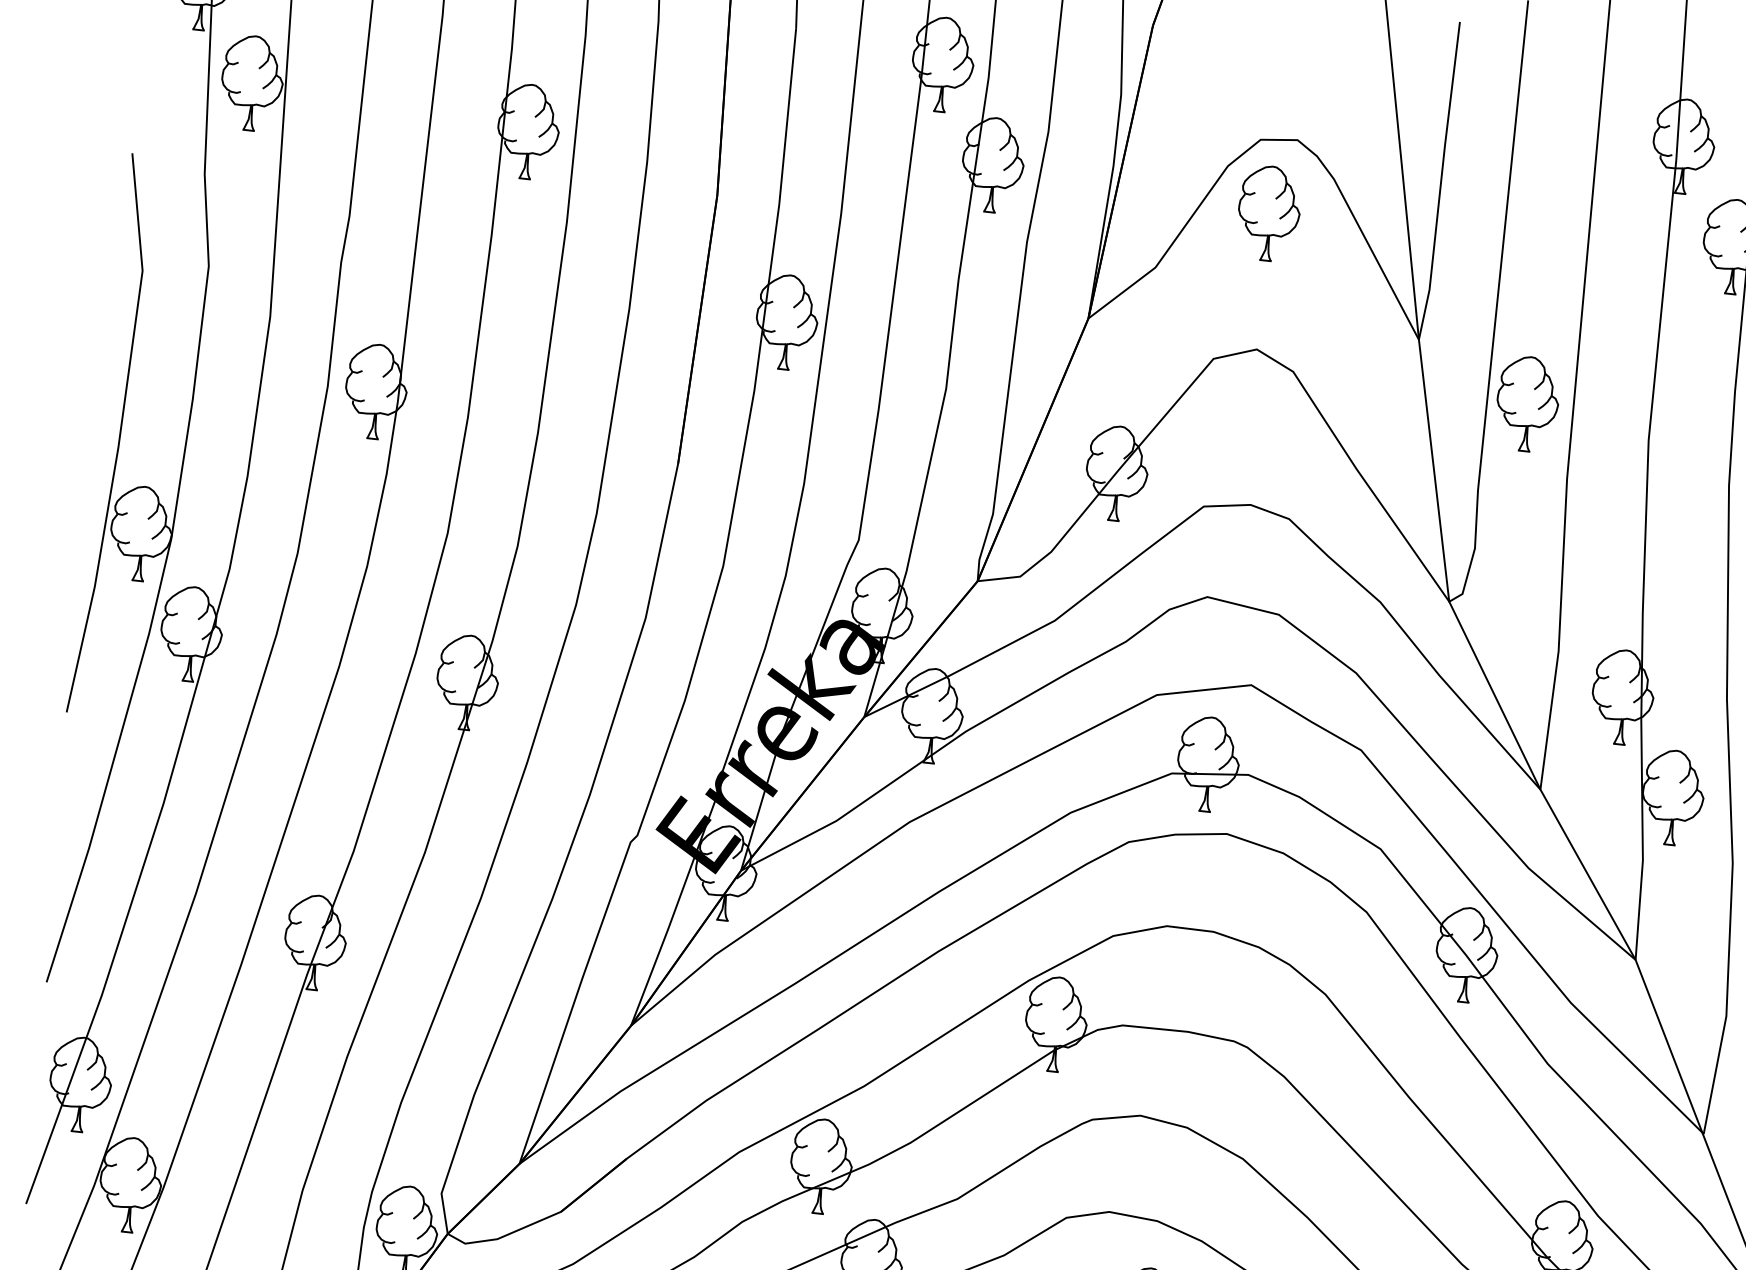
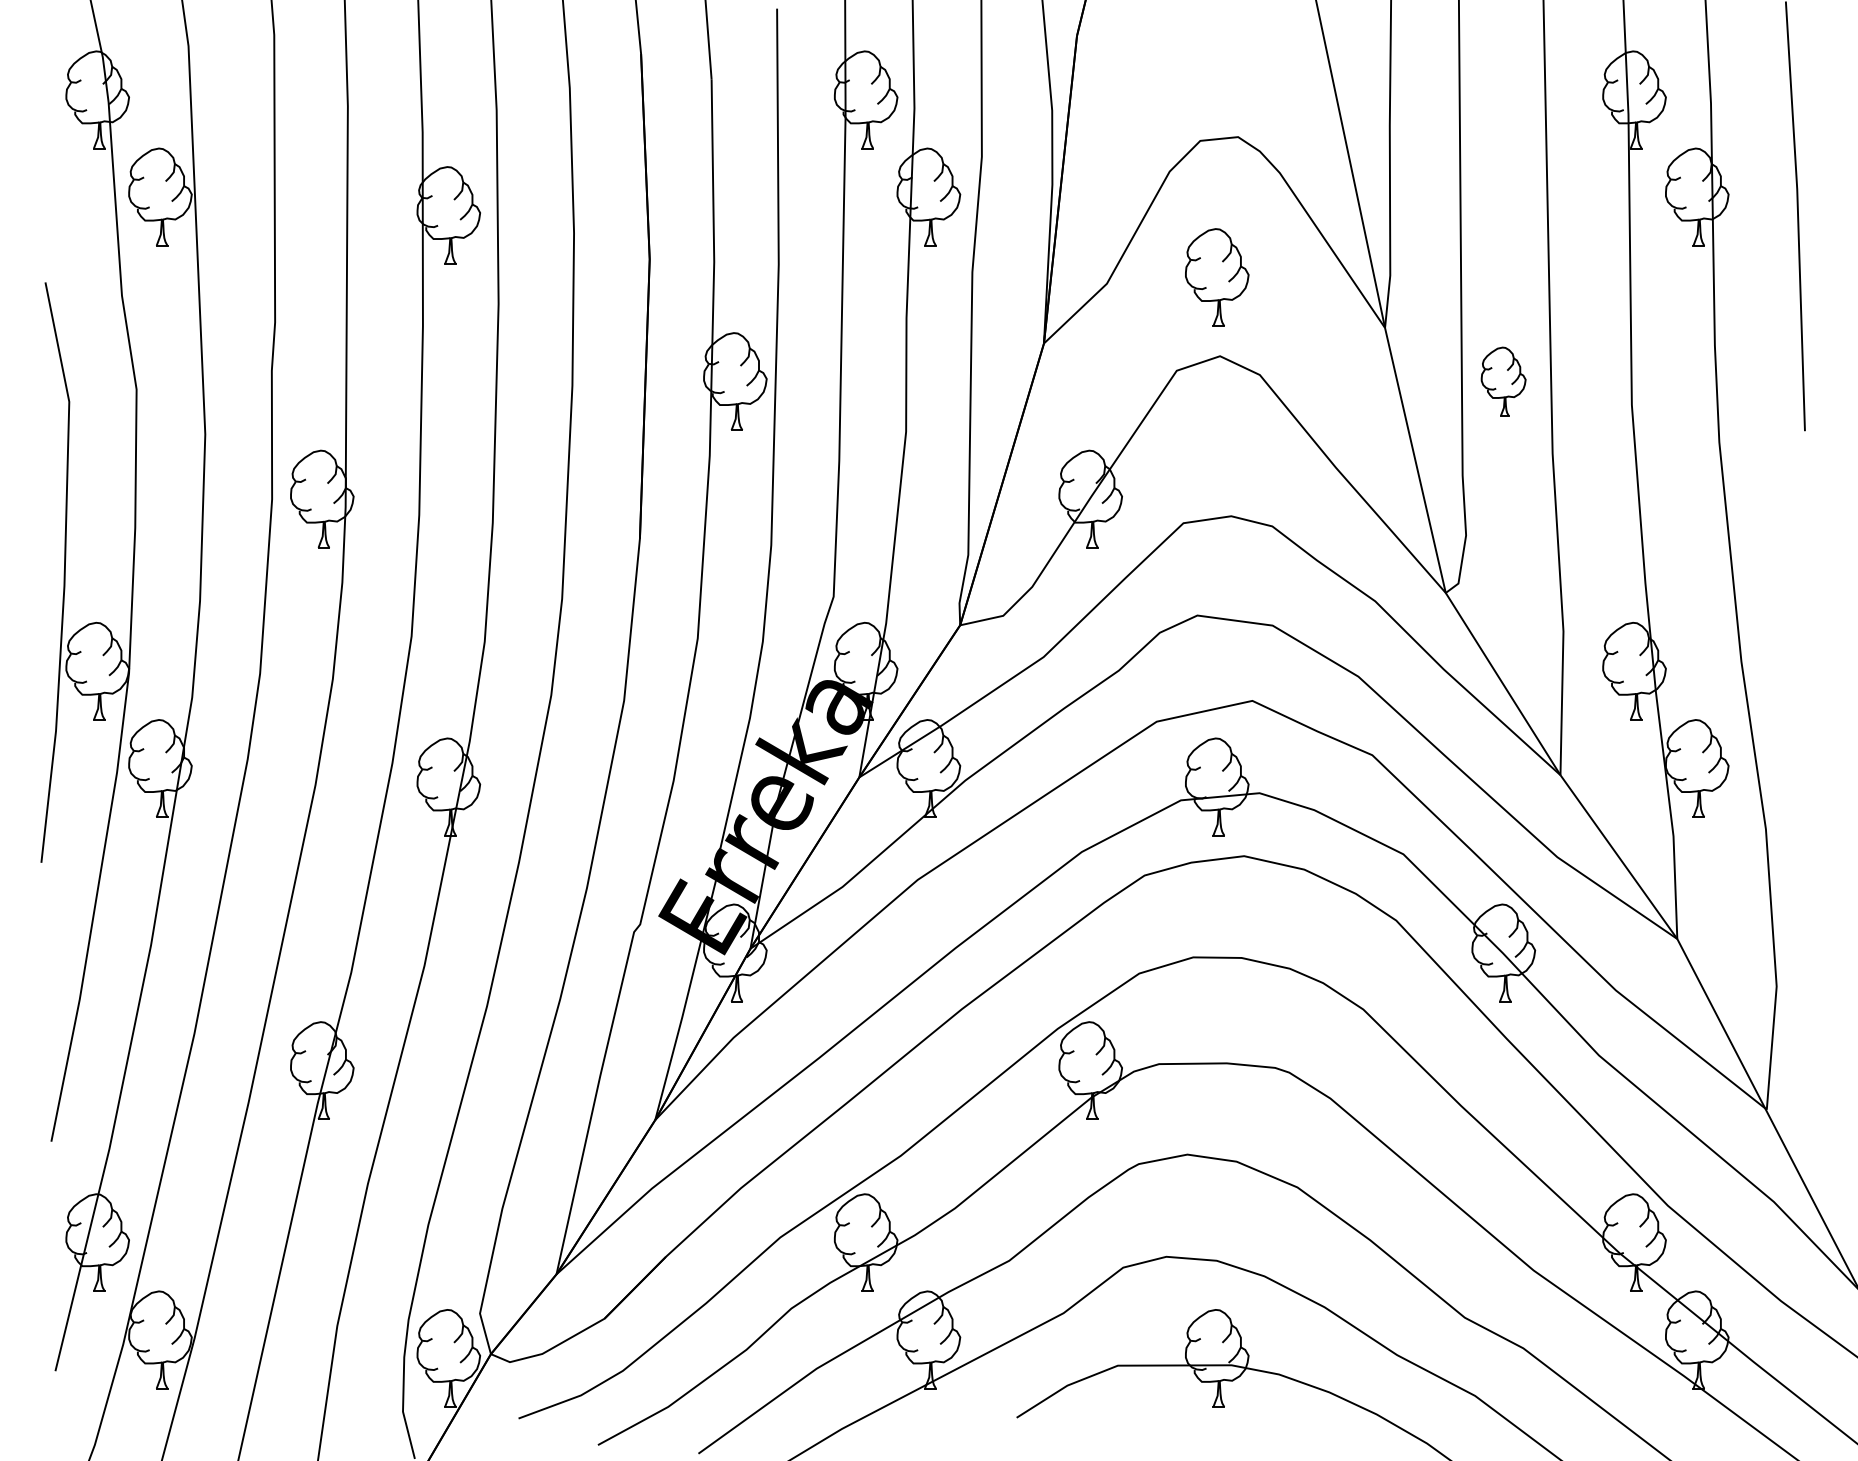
part: (1269, 213) -> (1217, 277), moved
part: (1527, 403) -> (1503, 381), size x0.7

